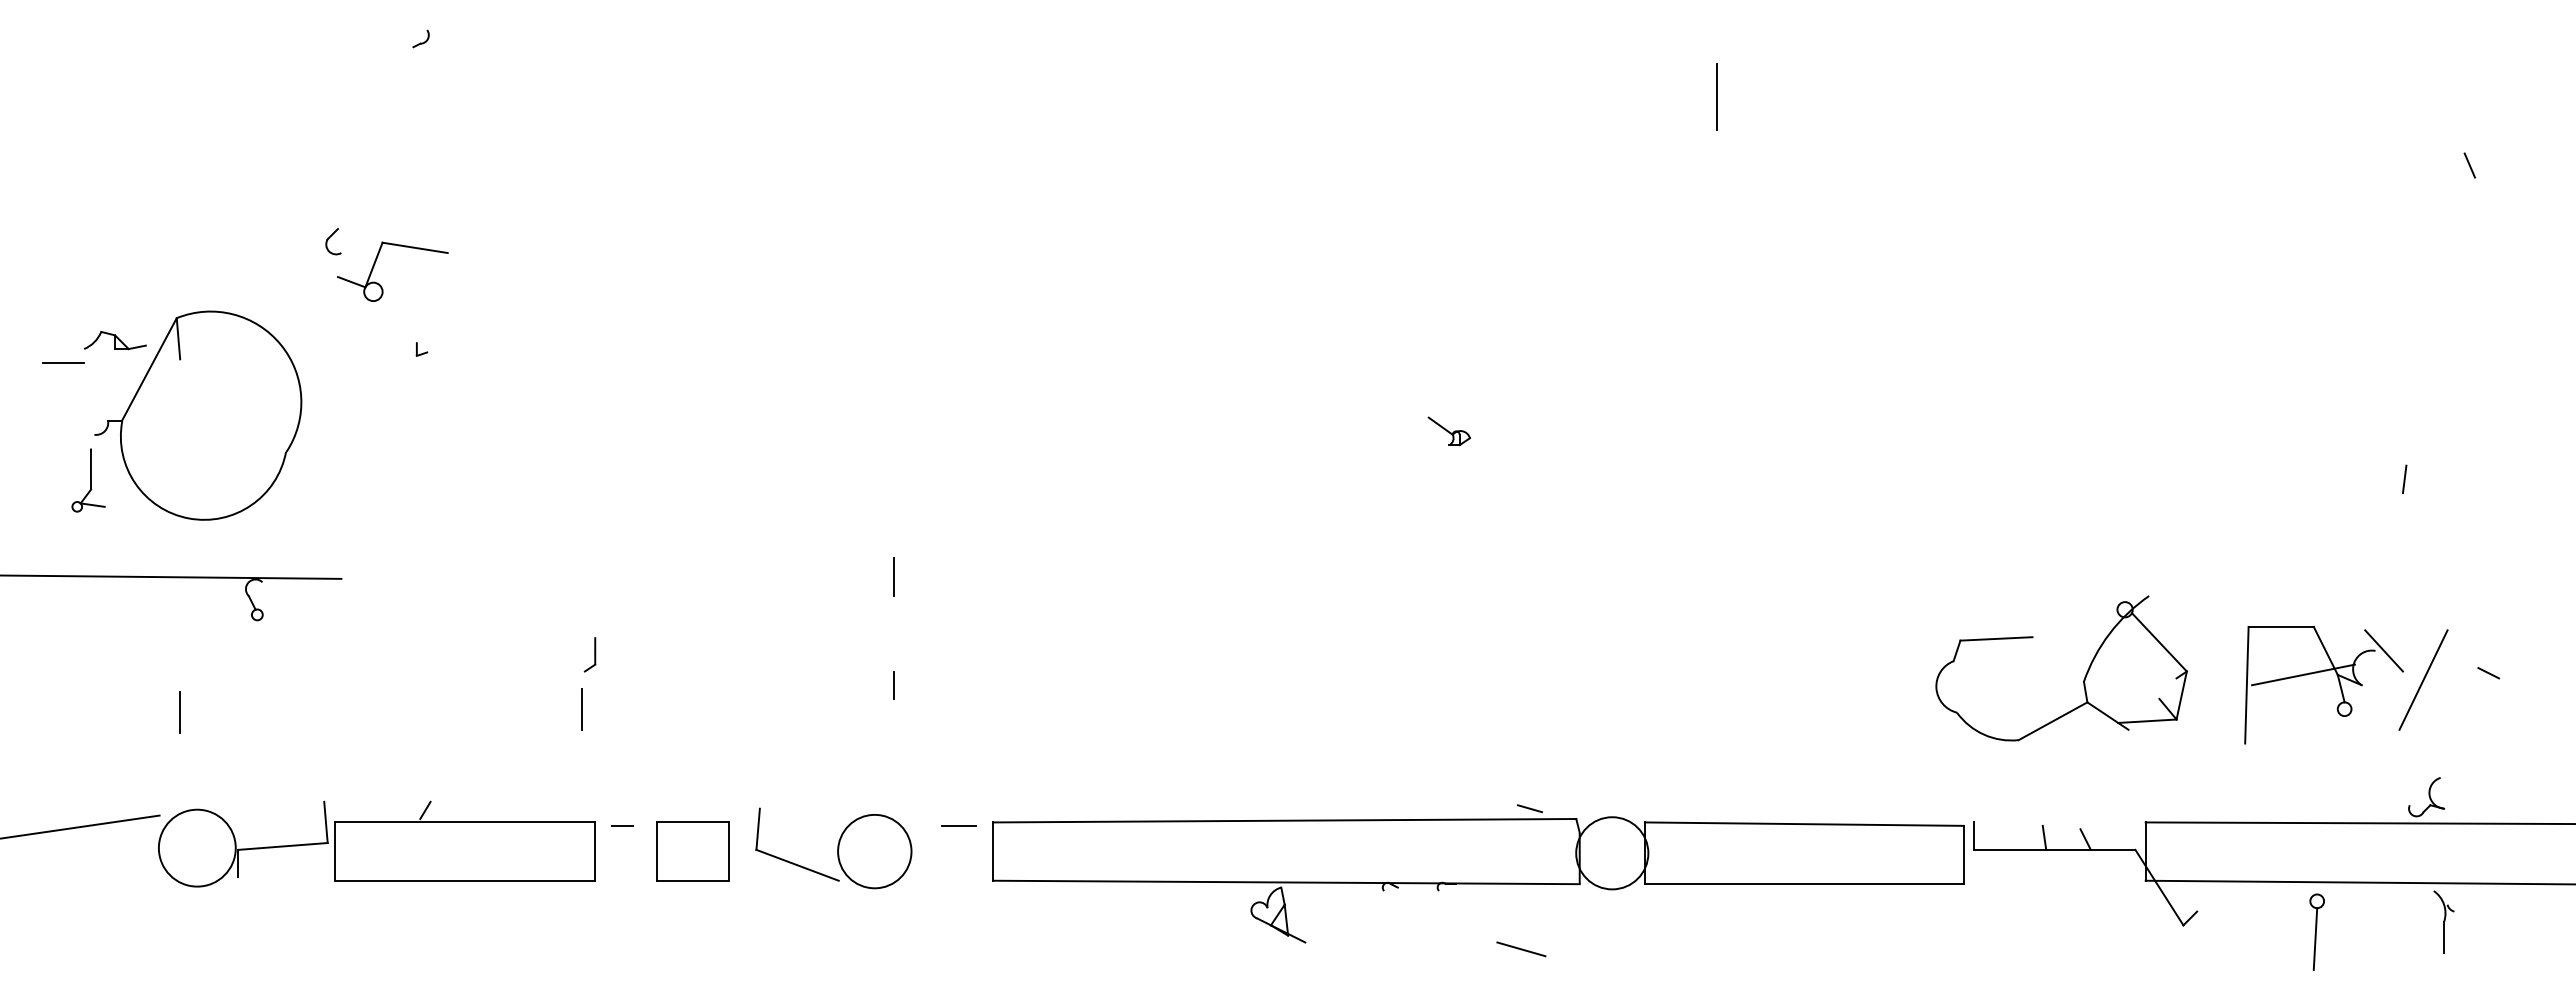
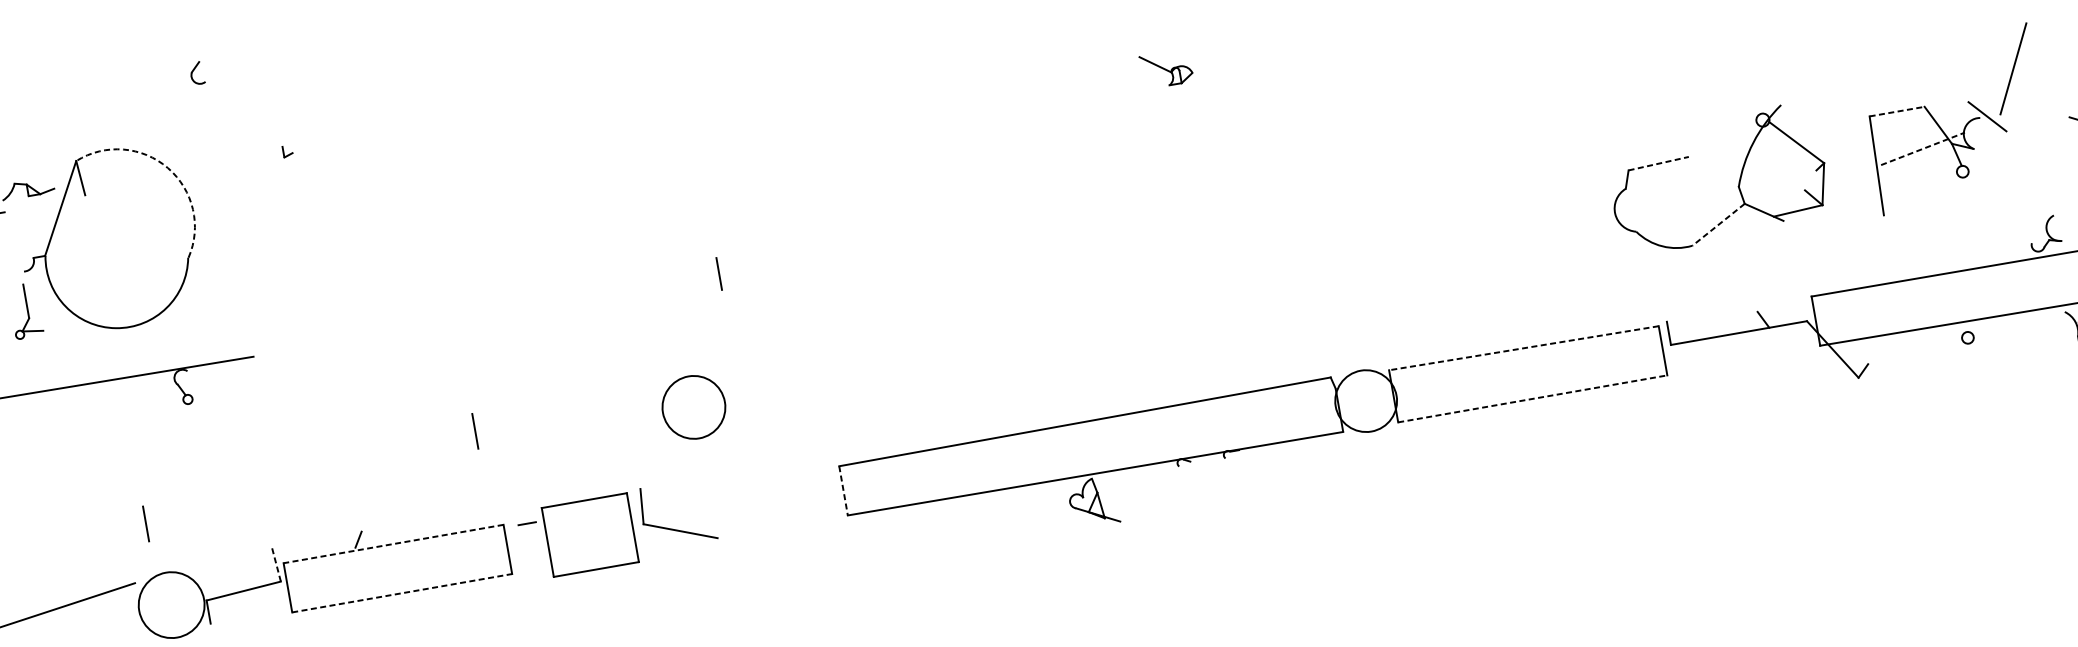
part: (379, 283) -> (242, 101), removed
arc: (280, 344) -> (167, 167), solid -> dashed
part: (1448, 431) -> (1165, 69), size x1.4
line: (2281, 626) -> (1897, 111), solid -> dashed
line: (1996, 638) -> (1658, 163), solid -> dashed
part: (589, 654) -> (474, 384), removed
line: (2303, 674) -> (1922, 148), solid -> dashed
line: (2423, 679) -> (2013, 68), moved
line: (893, 684) -> (734, 364), removed
line: (179, 712) -> (145, 523), moved
line: (2052, 721) -> (1718, 225), solid -> dashed
line: (1529, 808) -> (1289, 375), removed
line: (325, 822) -> (276, 564), solid -> dashed
line: (464, 822) -> (393, 544), solid -> dashed
line: (1804, 824) -> (1524, 348), solid -> dashed
line: (958, 825) -> (810, 473), removed
line: (2044, 837) -> (1728, 324), removed
part: (692, 851) -> (589, 535), size x1.4
circle: (874, 851) -> (693, 407), moved
line: (993, 852) -> (843, 491), solid -> dashed
line: (465, 880) -> (402, 592), solid -> dashed
line: (1804, 884) -> (1532, 399), solid -> dashed
line: (2315, 938) -> (1971, 369), removed
line: (1521, 949) -> (1303, 495), removed

